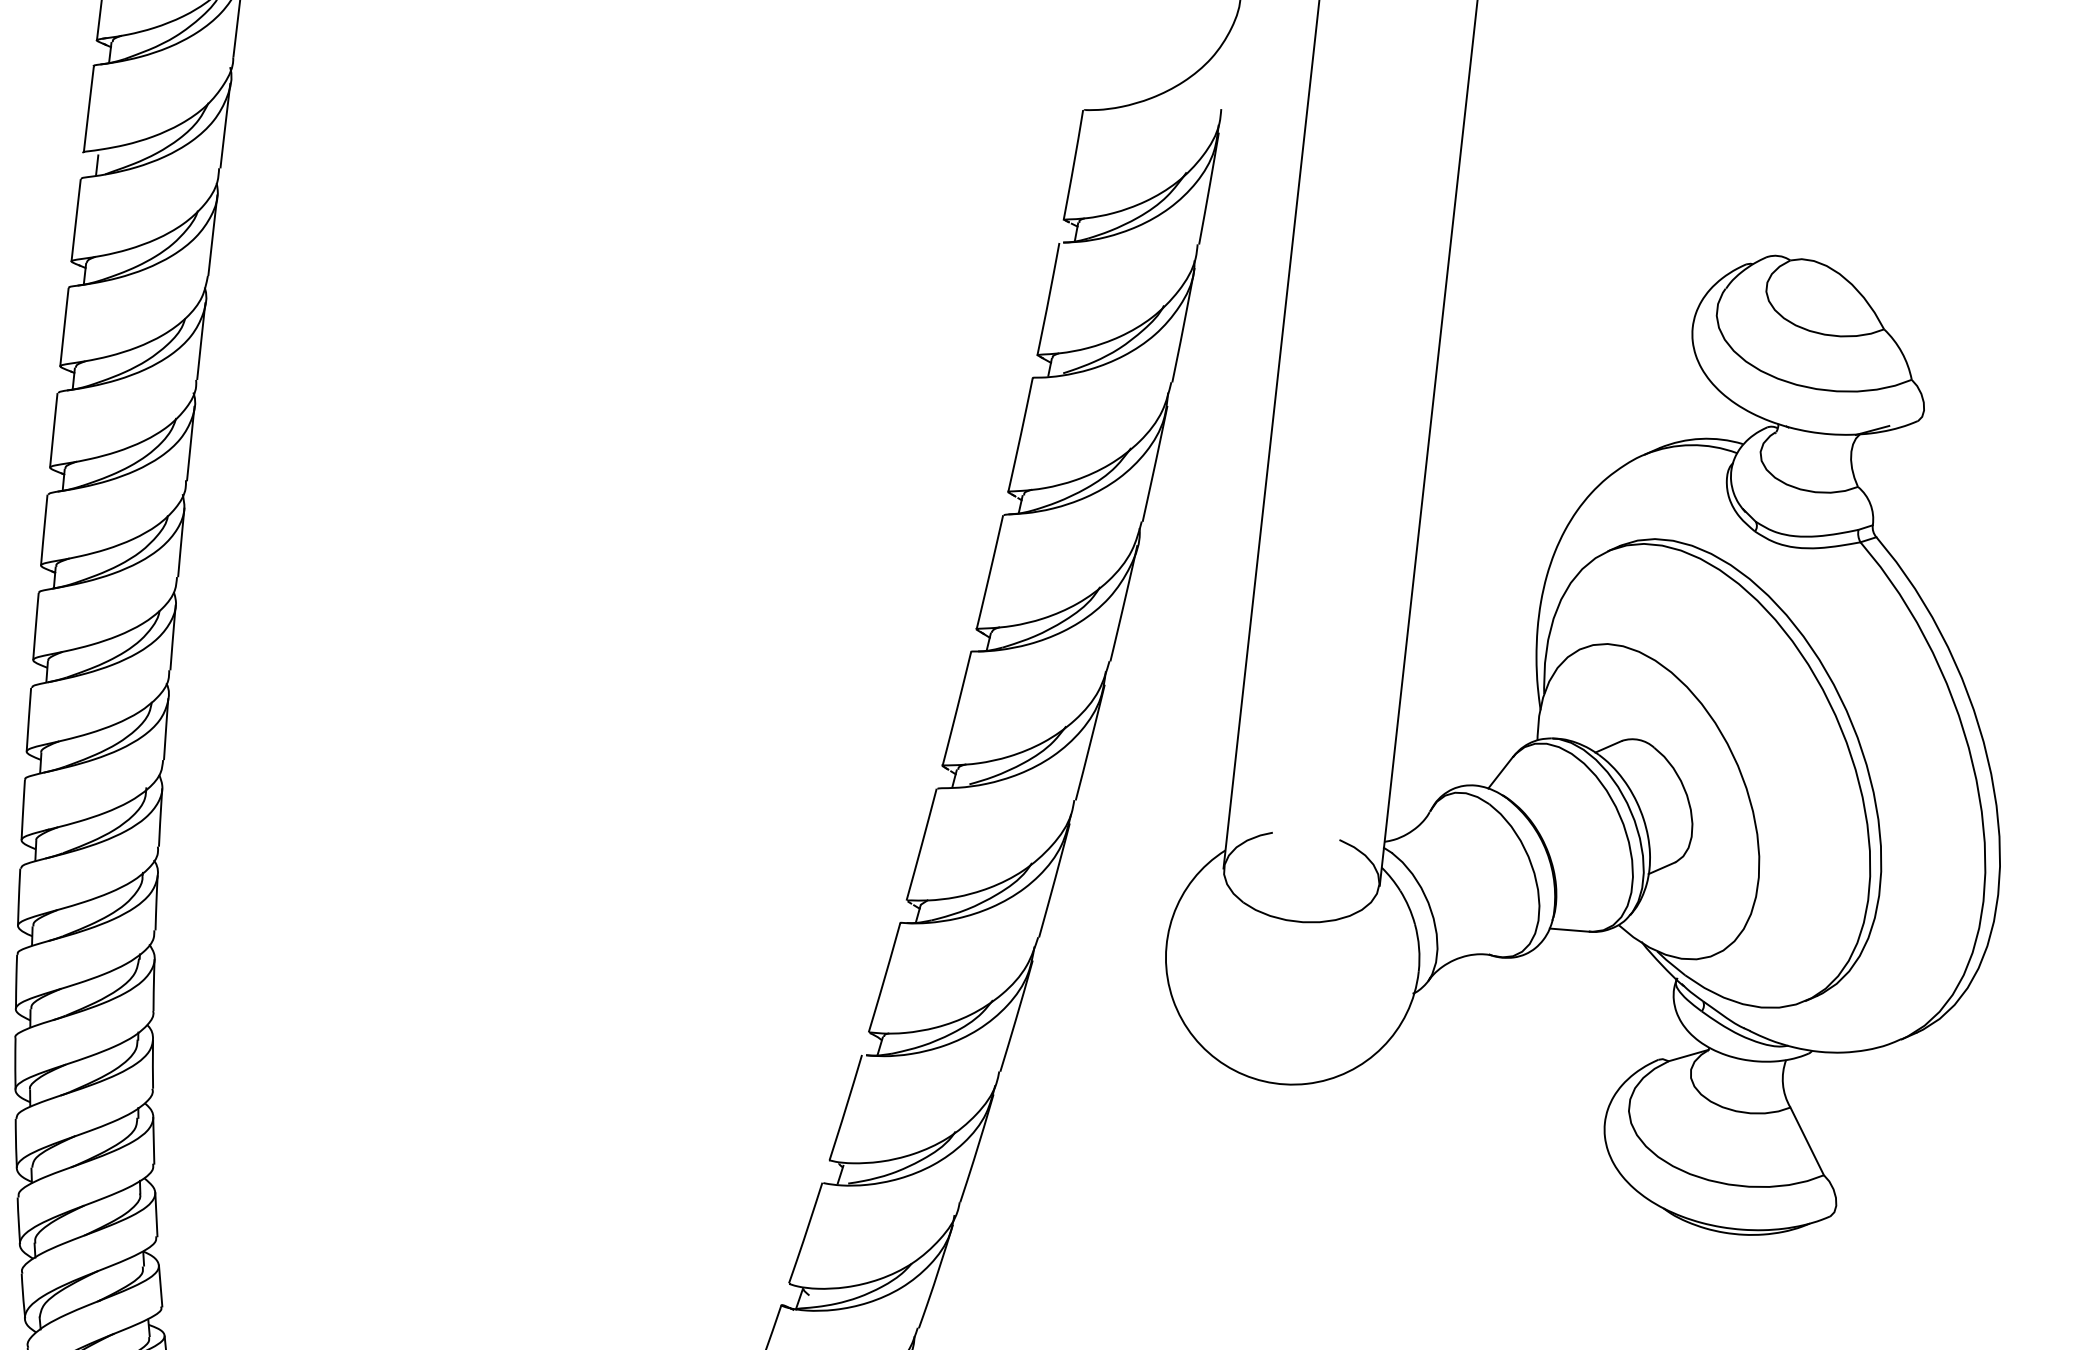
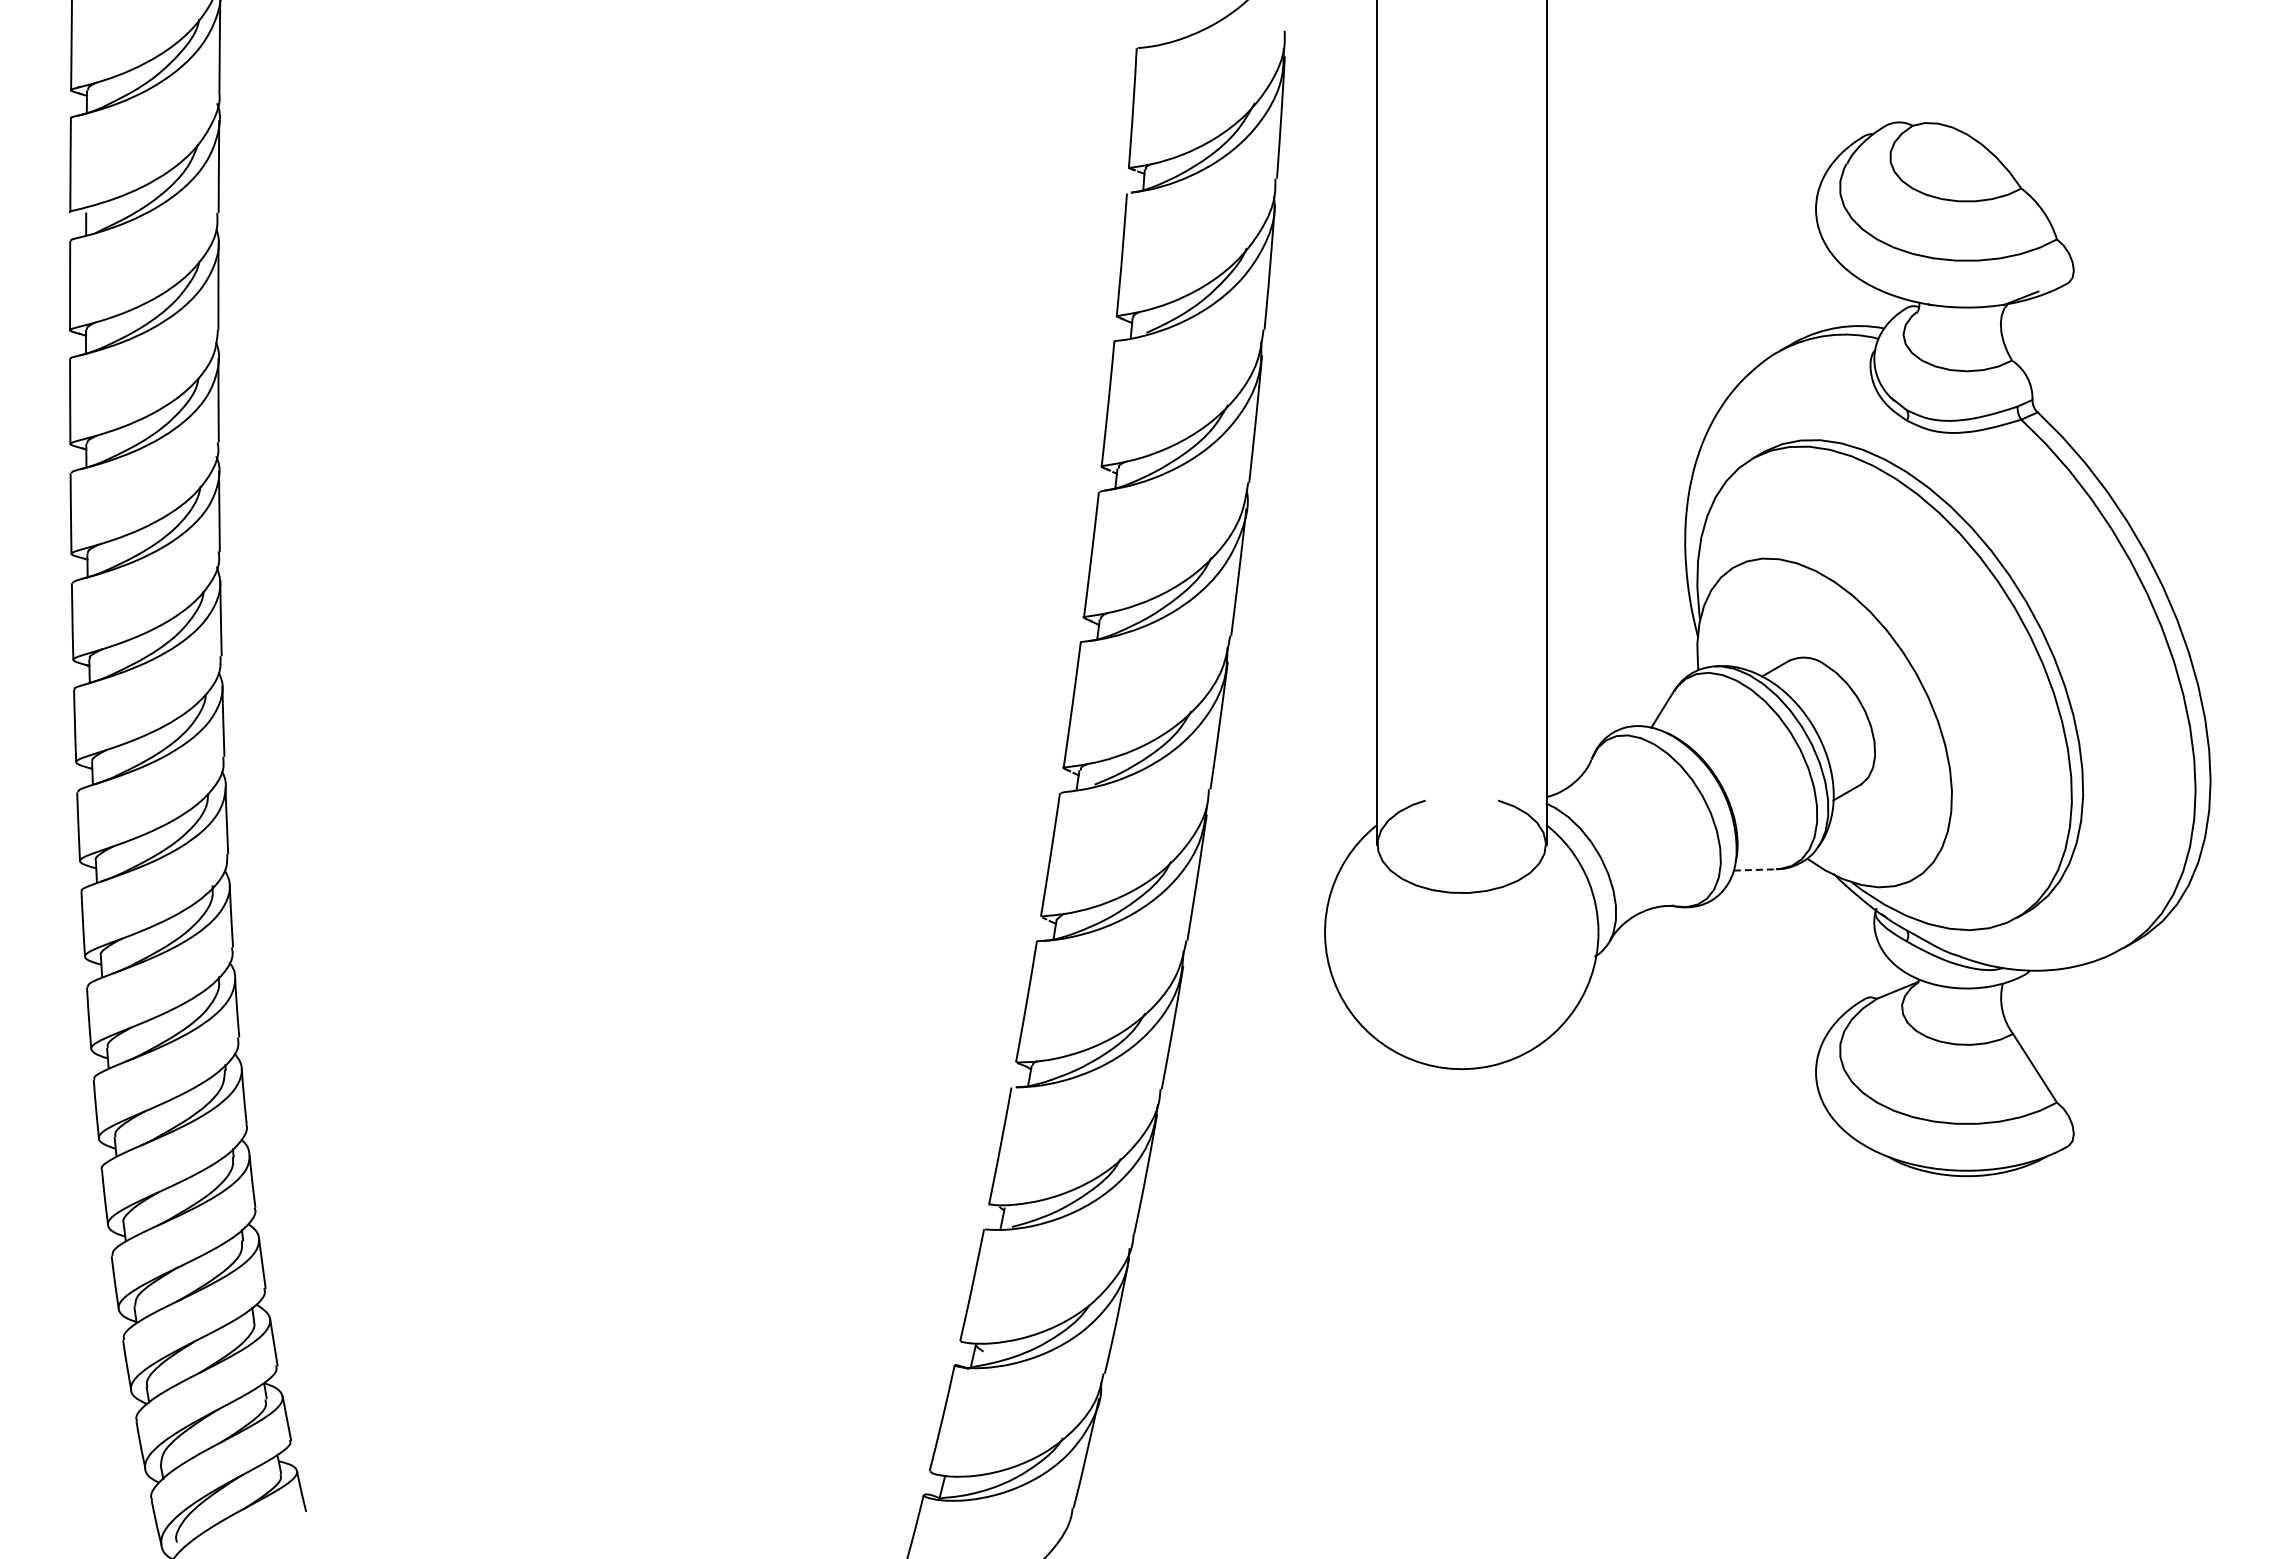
line: (1569, 929) -> (1755, 869), solid -> dashed

